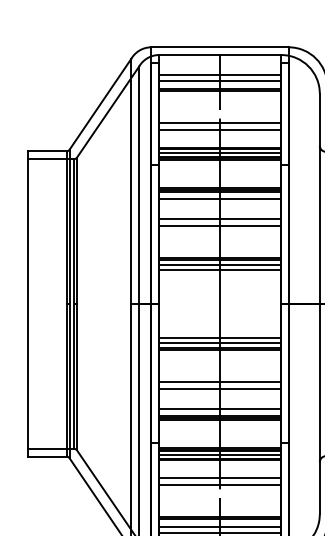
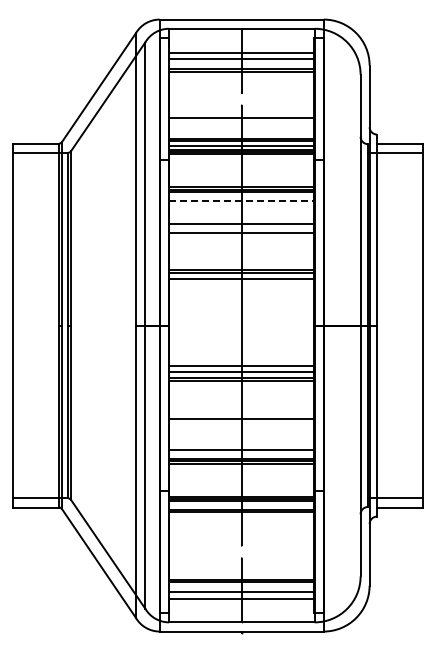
line: (219, 122) -> (241, 109), removed
line: (219, 199) -> (241, 200), solid -> dashed
line: (219, 270) -> (241, 285), removed
line: (219, 389) -> (241, 427), removed
line: (219, 454) -> (241, 505), removed
line: (219, 478) -> (241, 533), removed
line: (219, 485) -> (241, 541), removed

